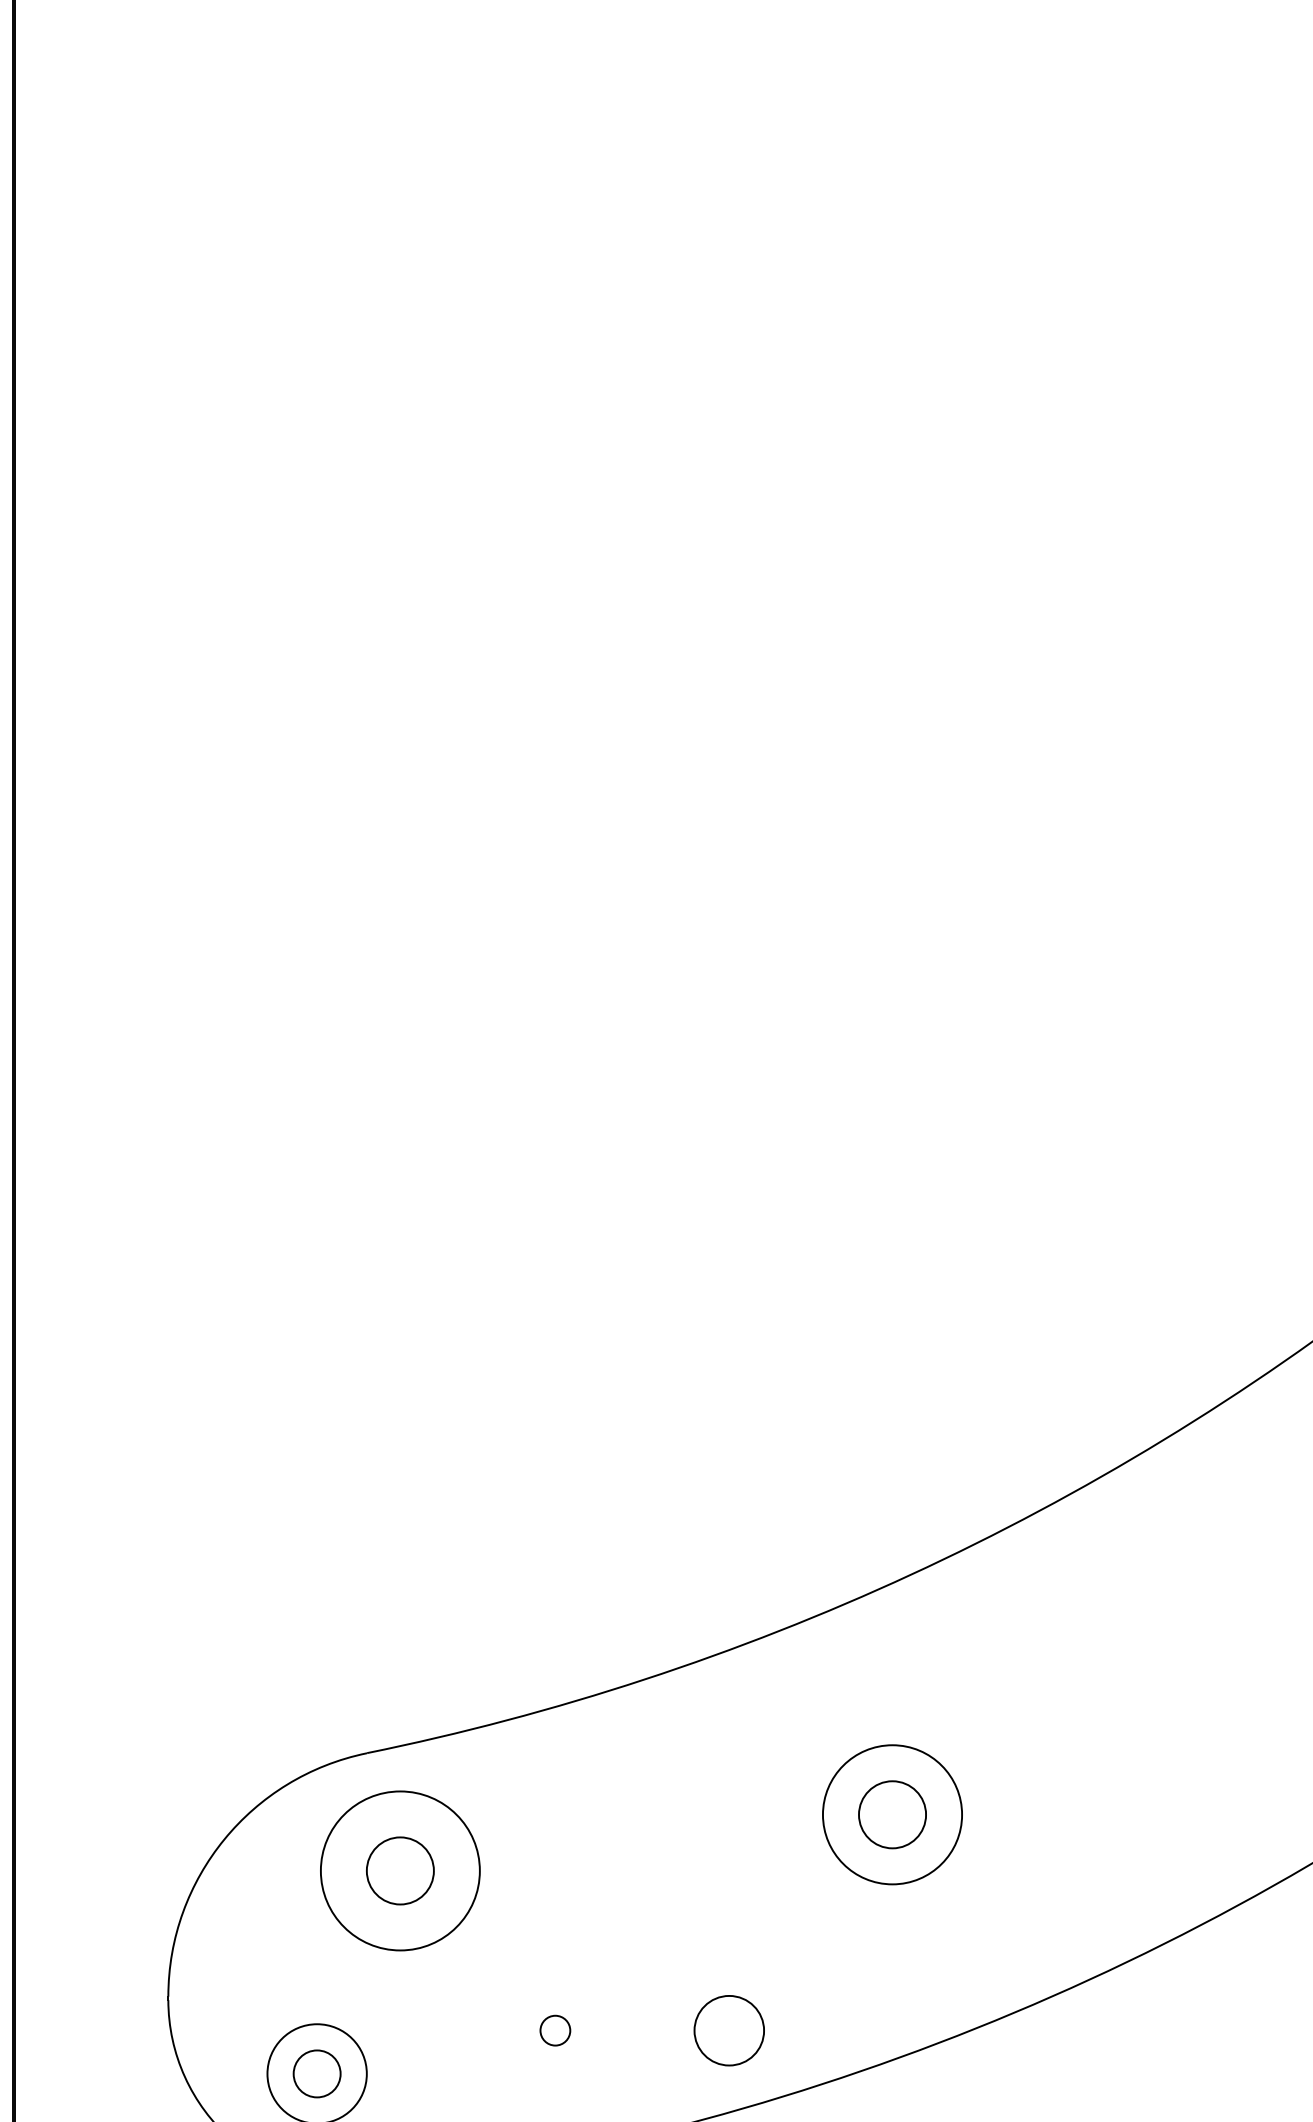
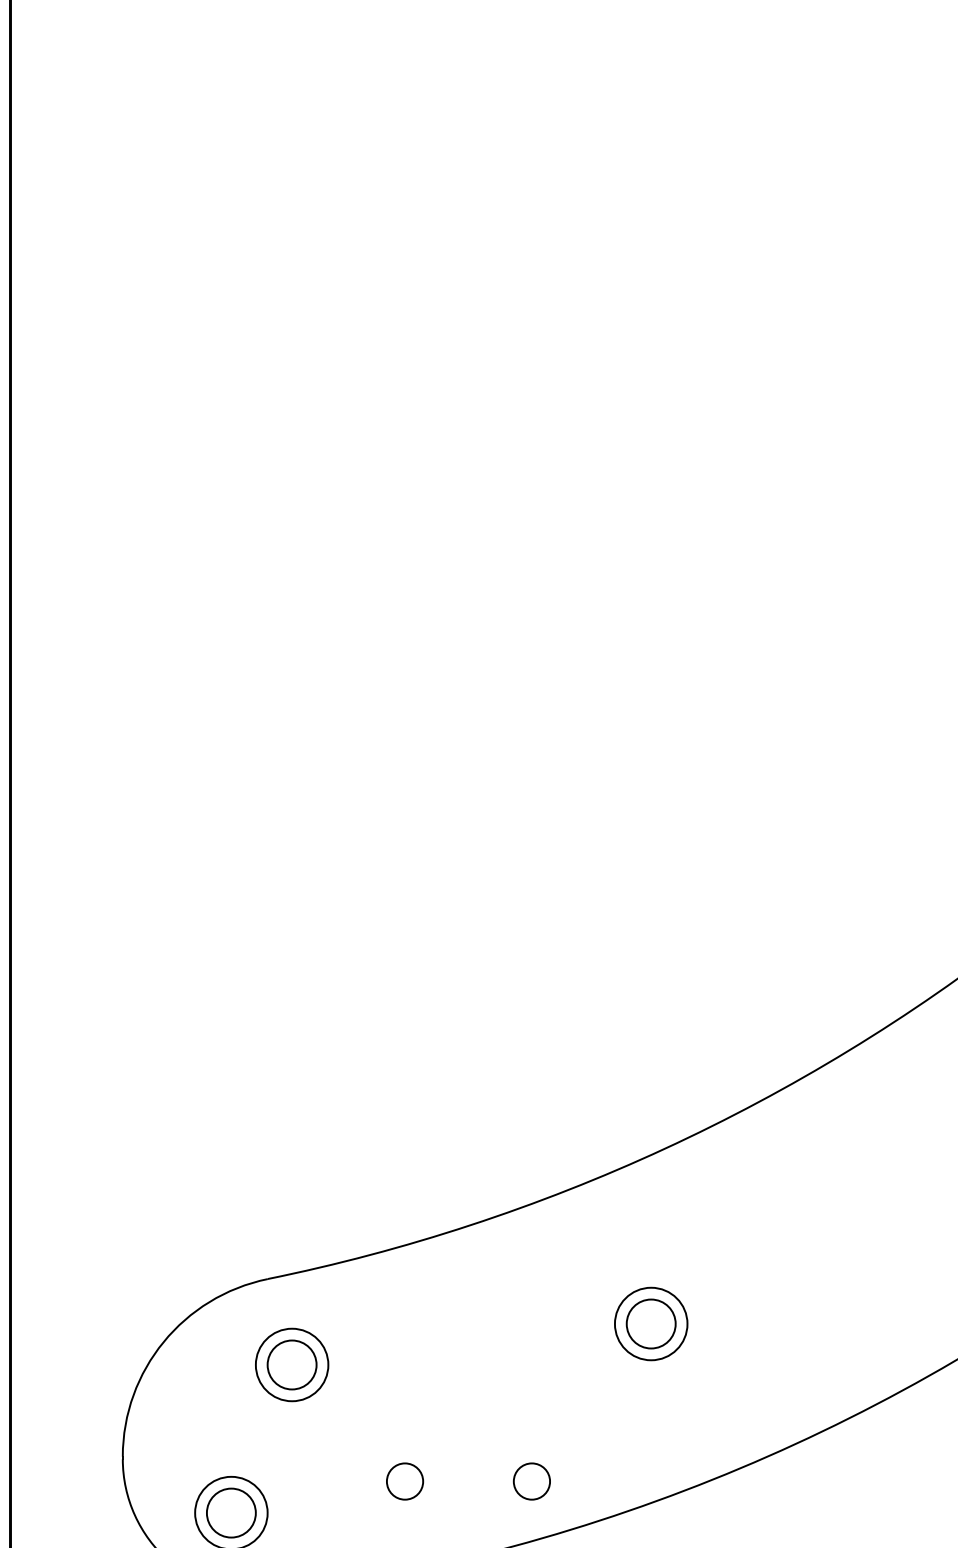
circle: (891, 1814) -> (650, 1323), size x0.71
circle: (399, 1870) -> (291, 1364), size x0.62
circle: (555, 2030) -> (405, 1481), size x1.67
circle: (728, 2030) -> (531, 1481), size x0.71
circle: (315, 2073) -> (230, 1512), size x1.43

